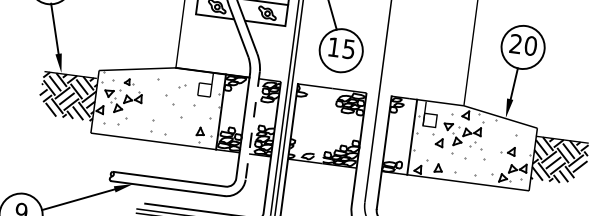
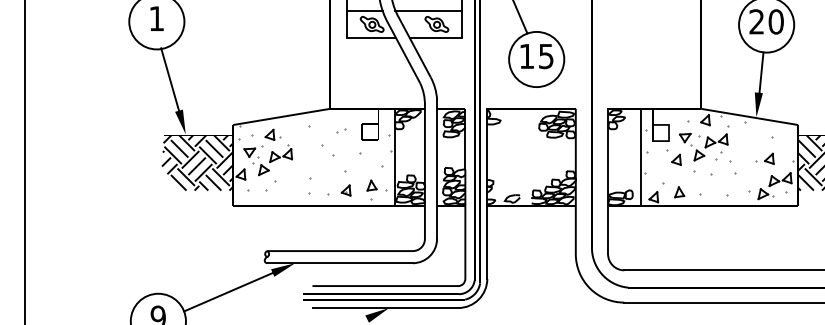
part: (128, 81) -> (272, 134), size x1.43
line: (253, 125) -> (437, 169), dashed -> solid
part: (179, 132) -> (345, 190), added

